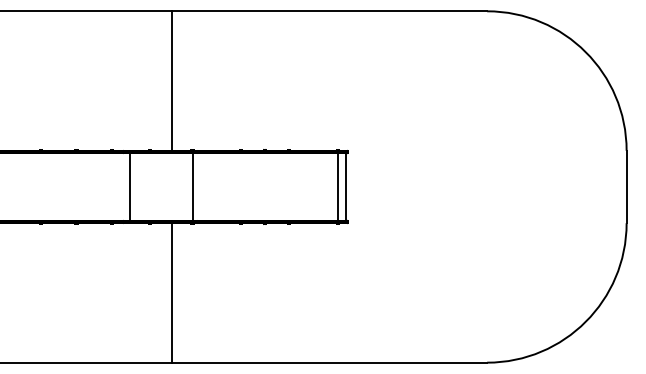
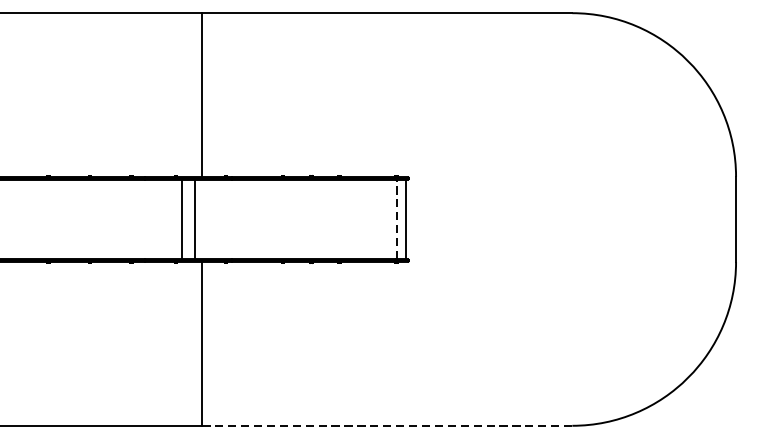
line: (130, 186) -> (195, 218), moved
line: (192, 186) -> (181, 218), moved
line: (338, 186) -> (397, 218), solid -> dashed
line: (329, 362) -> (387, 425), solid -> dashed

